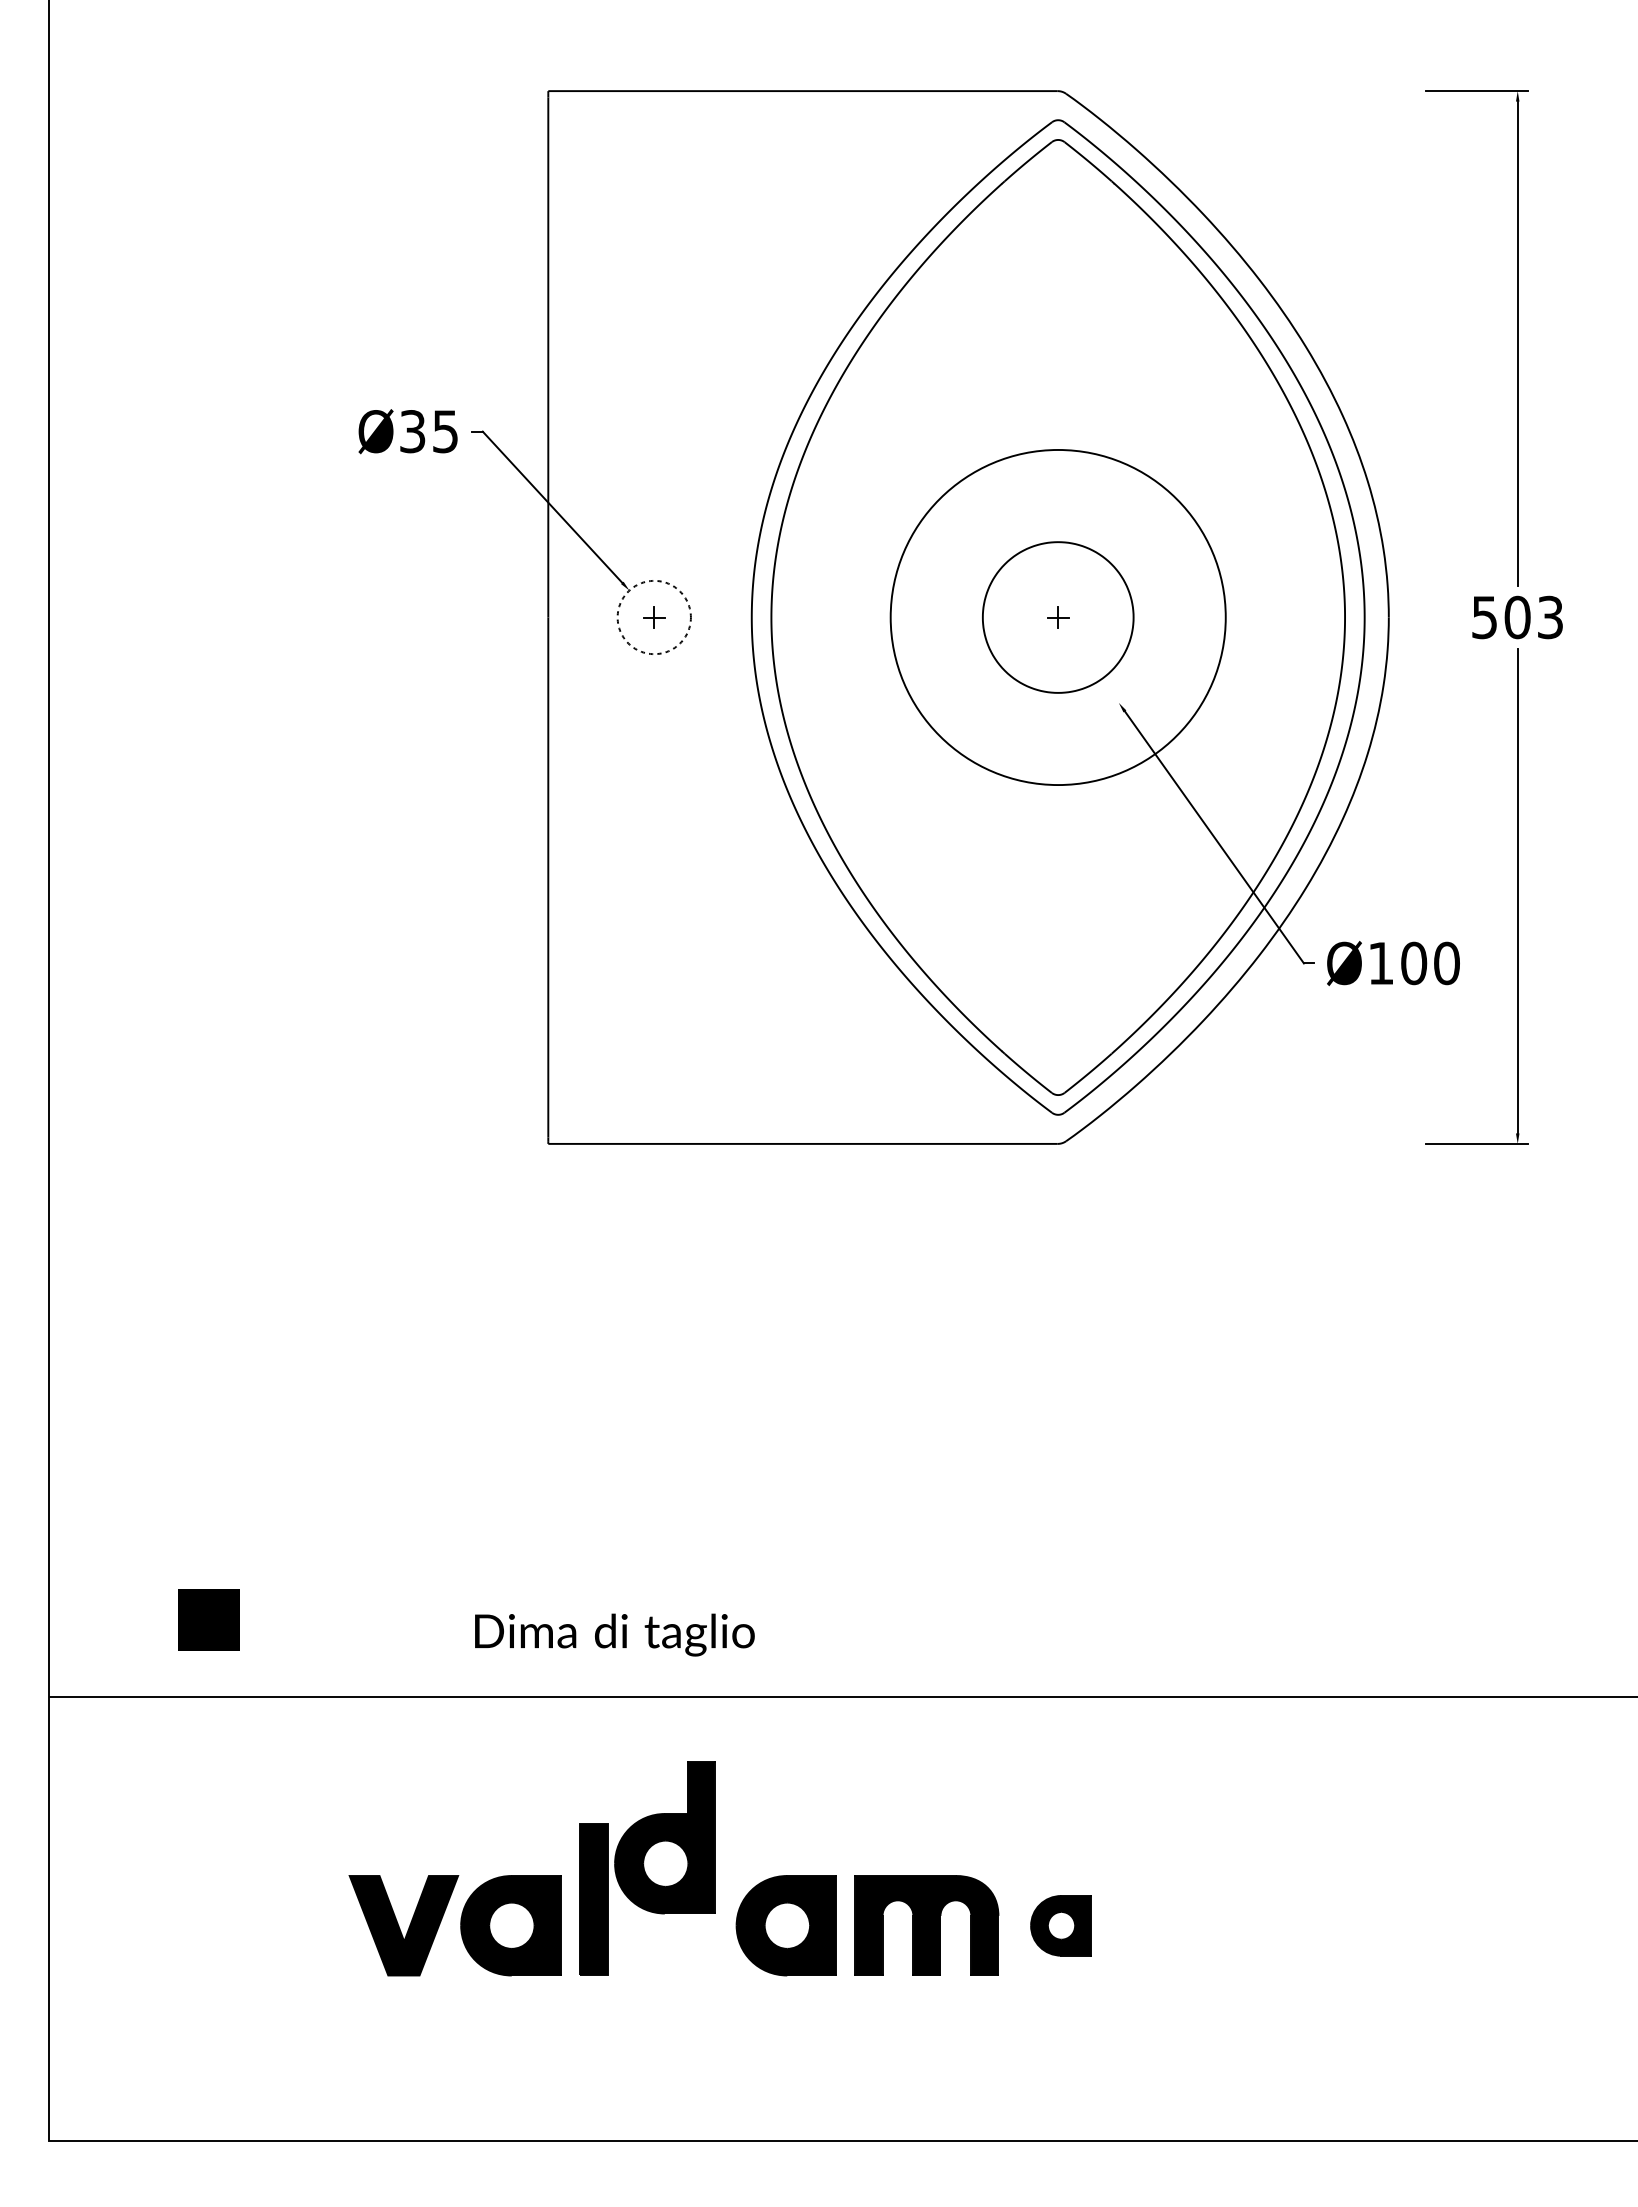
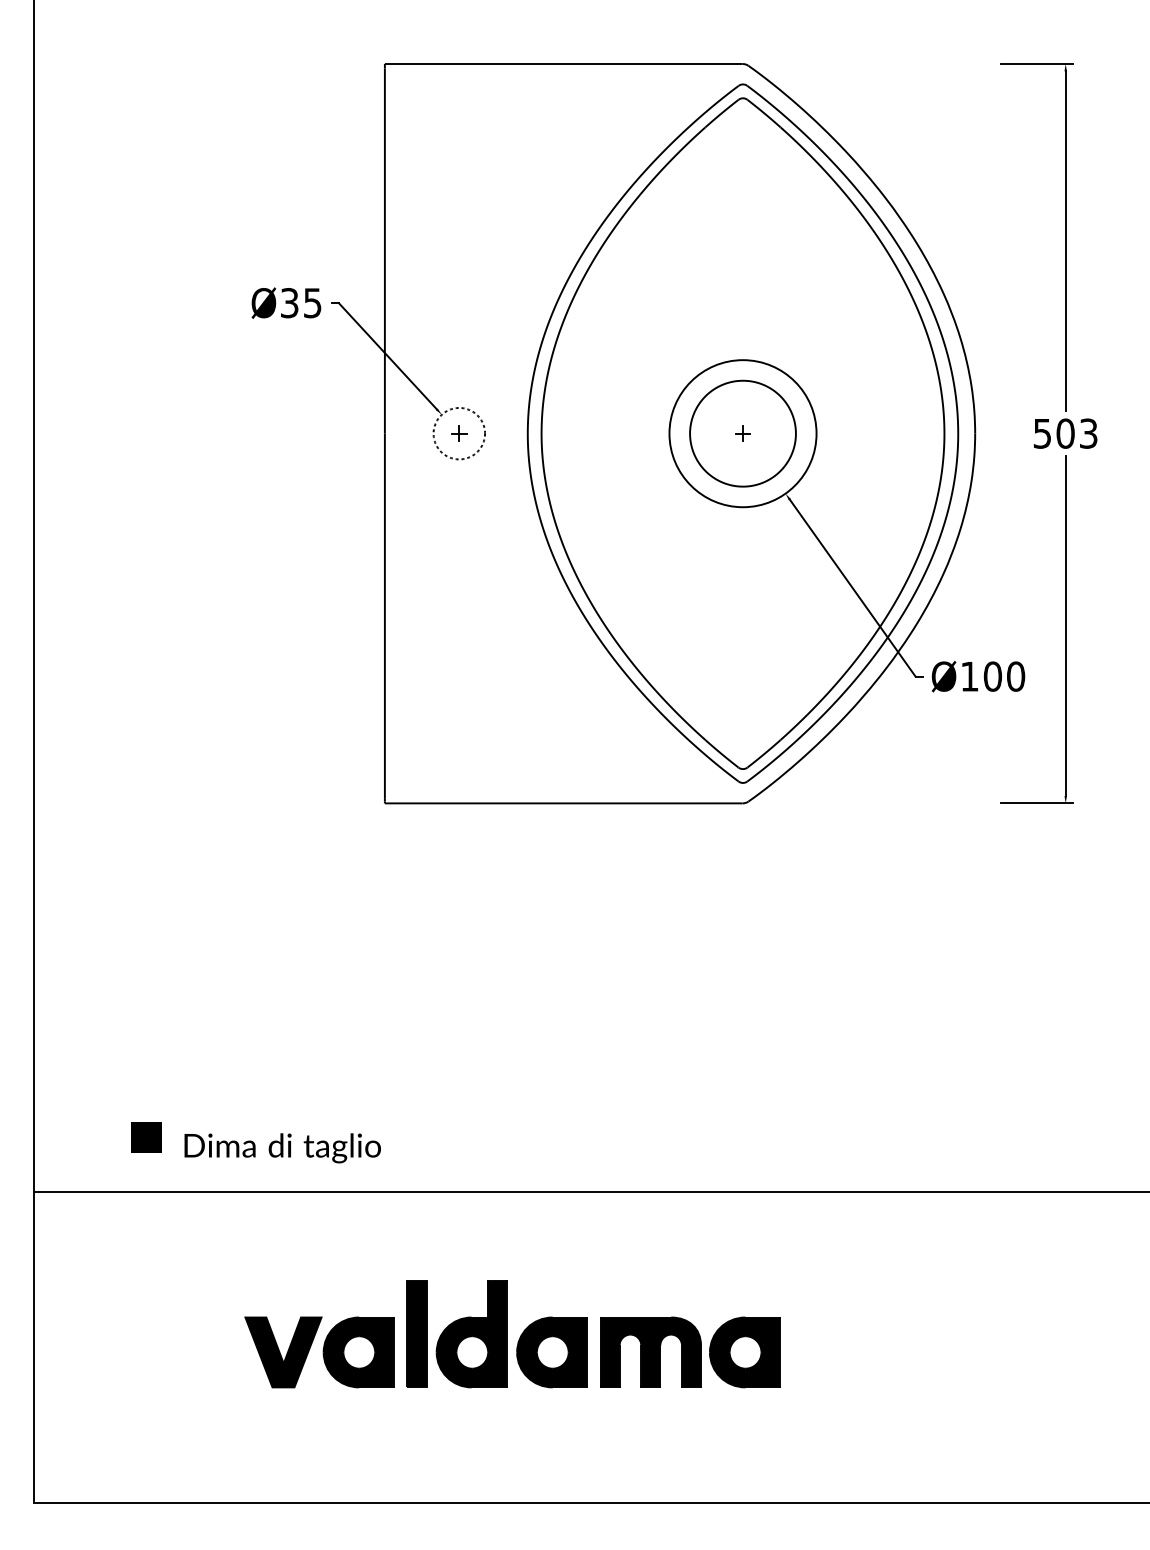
circle: (1057, 617) -> (742, 433), size x0.62
part: (209, 1619) -> (146, 1137), size x0.71
text: (614, 1634) -> (282, 1147), moved
part: (664, 1837) -> (471, 1334), moved
part: (1060, 1925) -> (744, 1352), size x1.67

